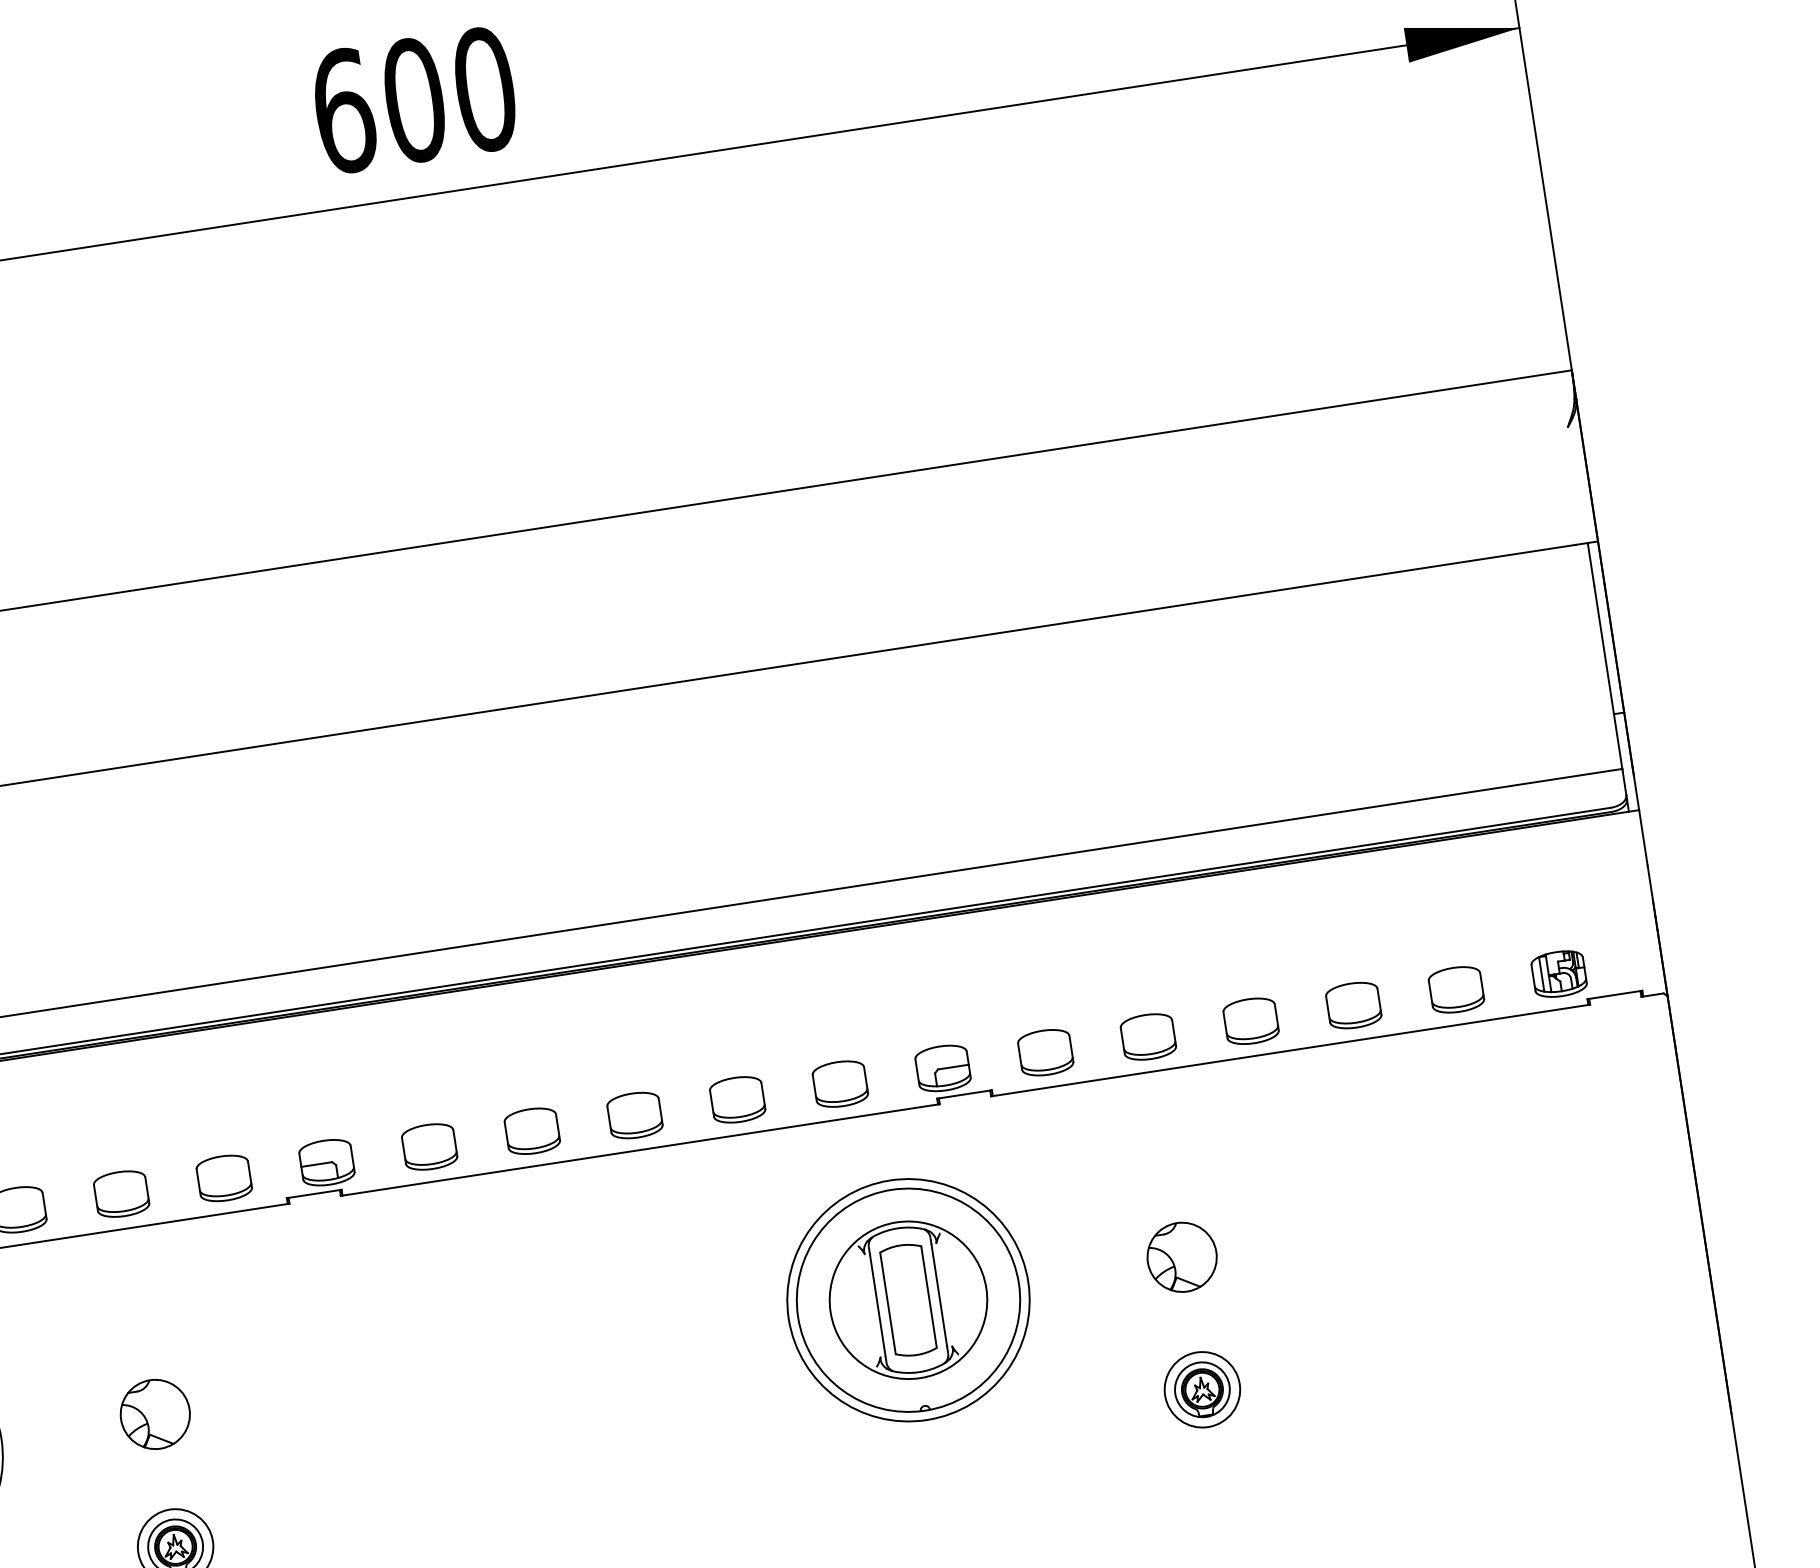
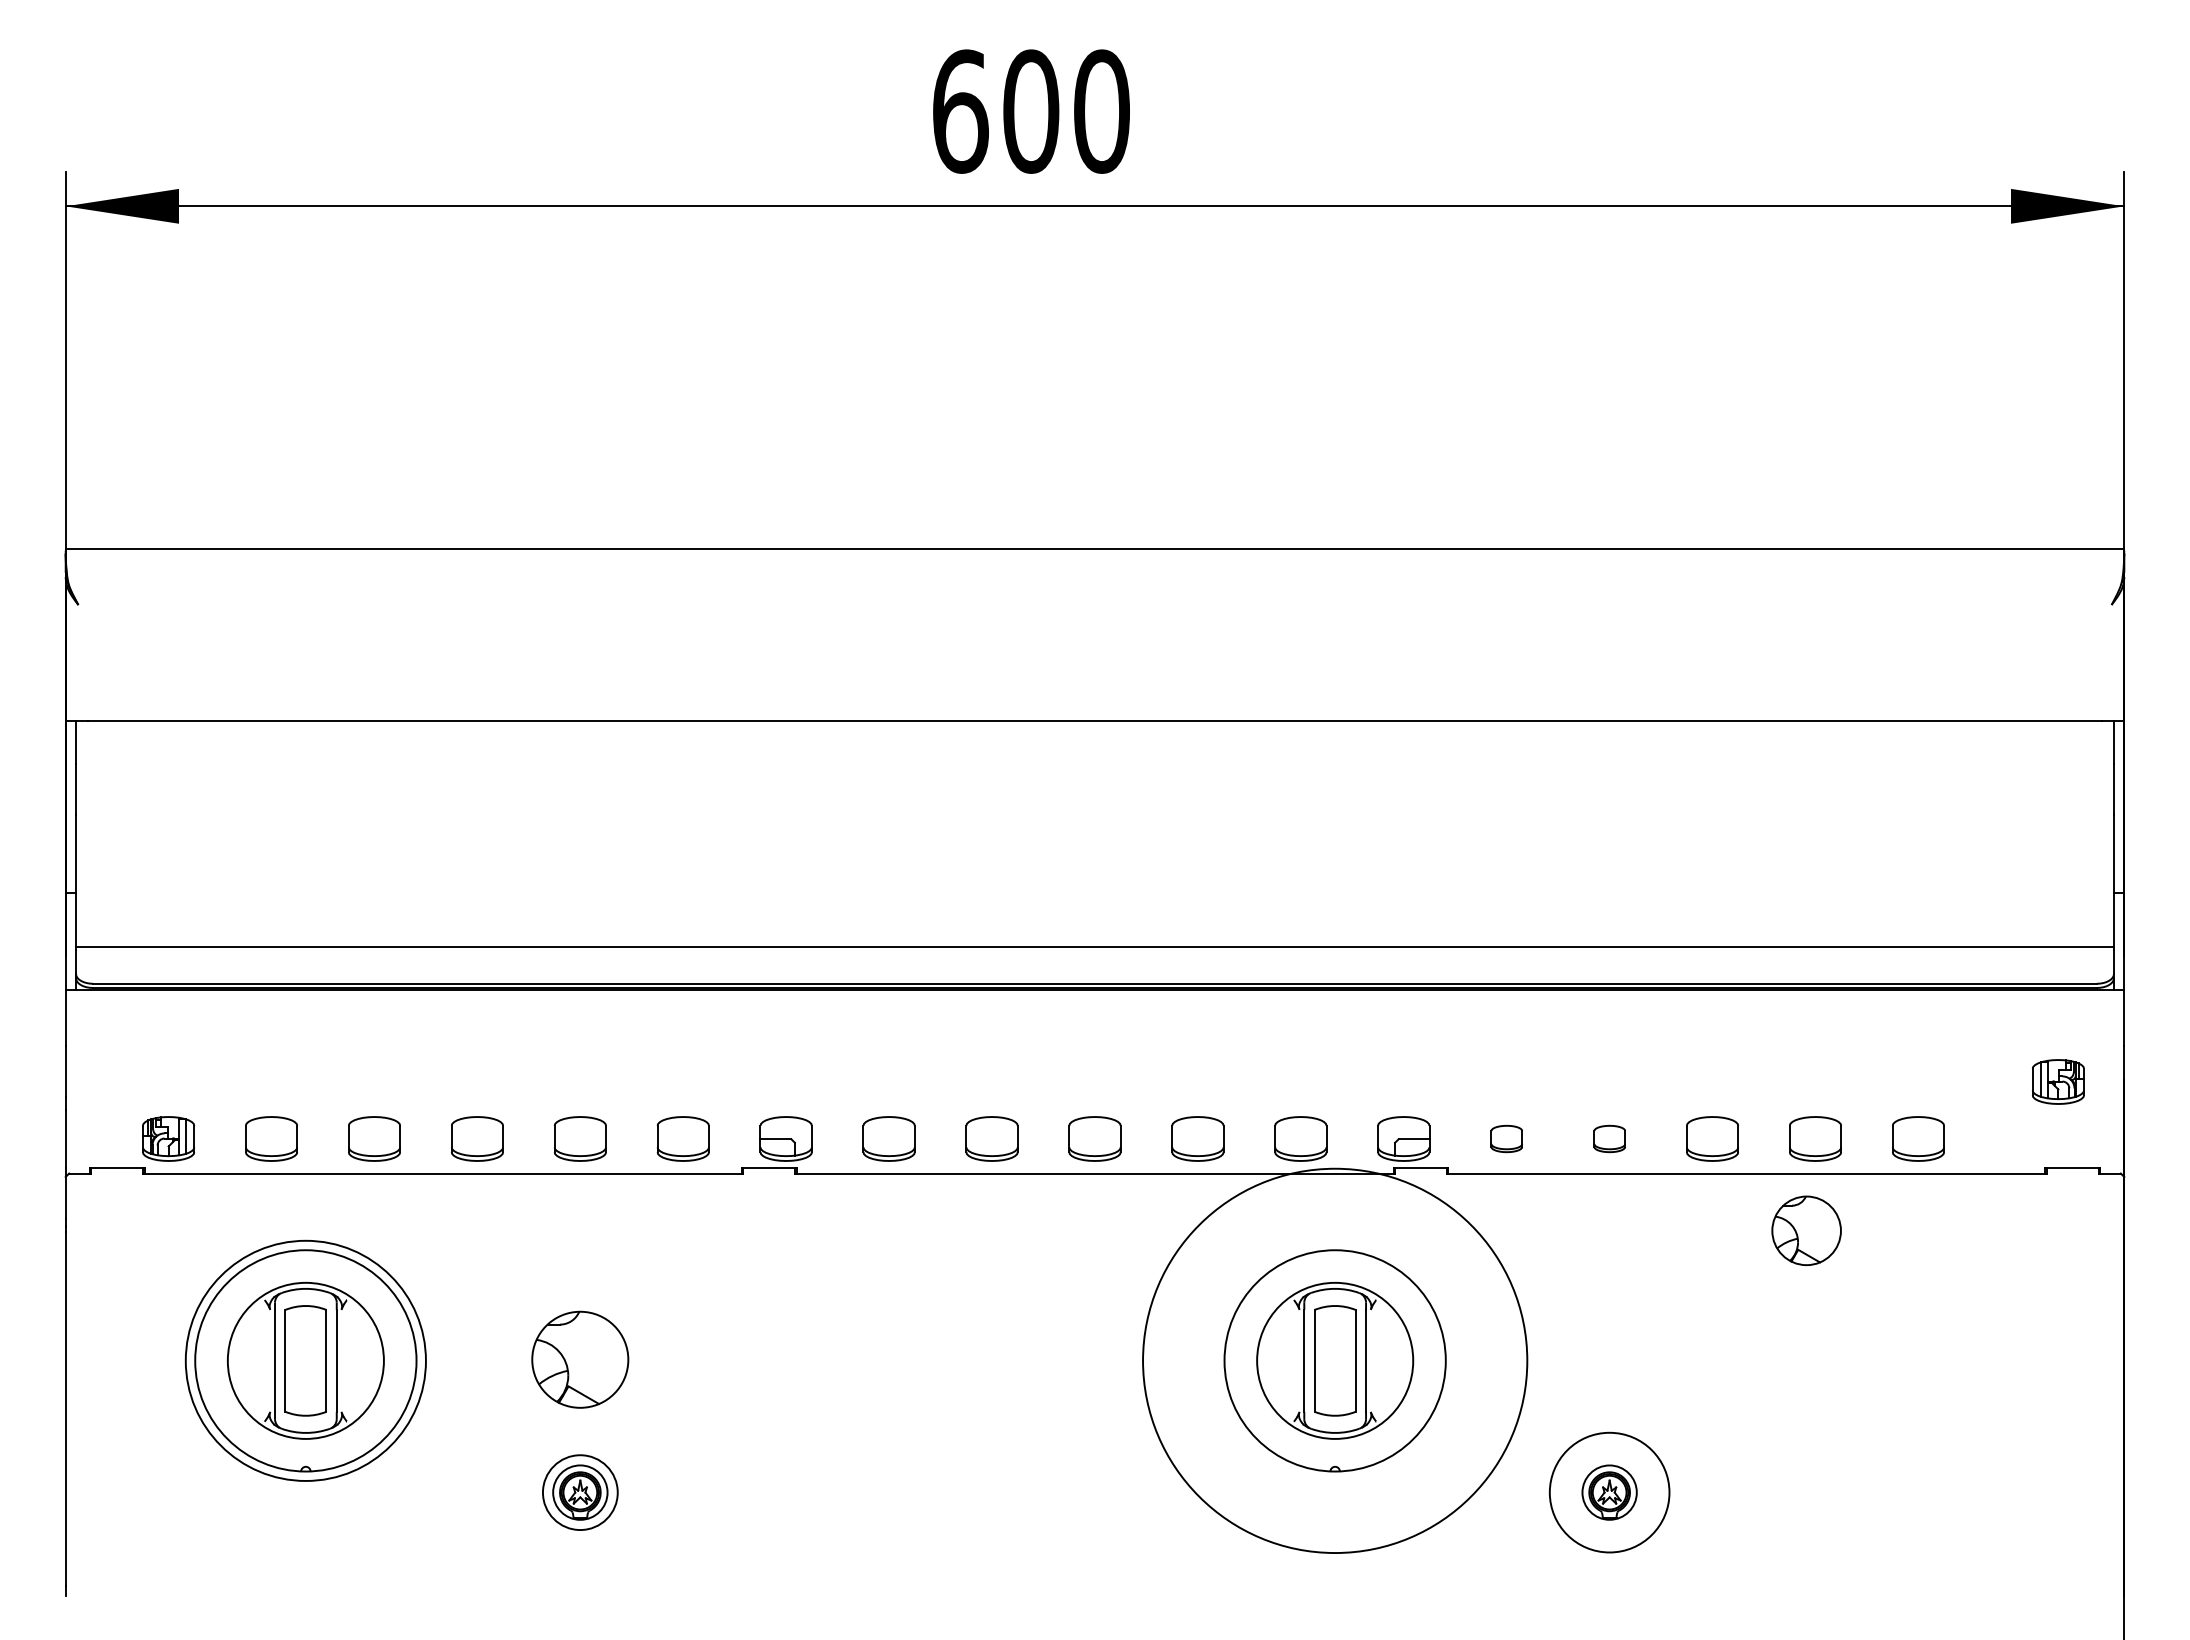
part: (1559, 973) -> (2058, 1081), moved
part: (1148, 1036) -> (1609, 1138), size x0.6
part: (1045, 1052) -> (1506, 1138), size x0.6
part: (1181, 1257) -> (1806, 1230), moved
circle: (908, 1299) -> (1335, 1360), size x1.6
circle: (1202, 1389) -> (1609, 1492), size x1.6
part: (155, 1414) -> (580, 1359), size x1.4

